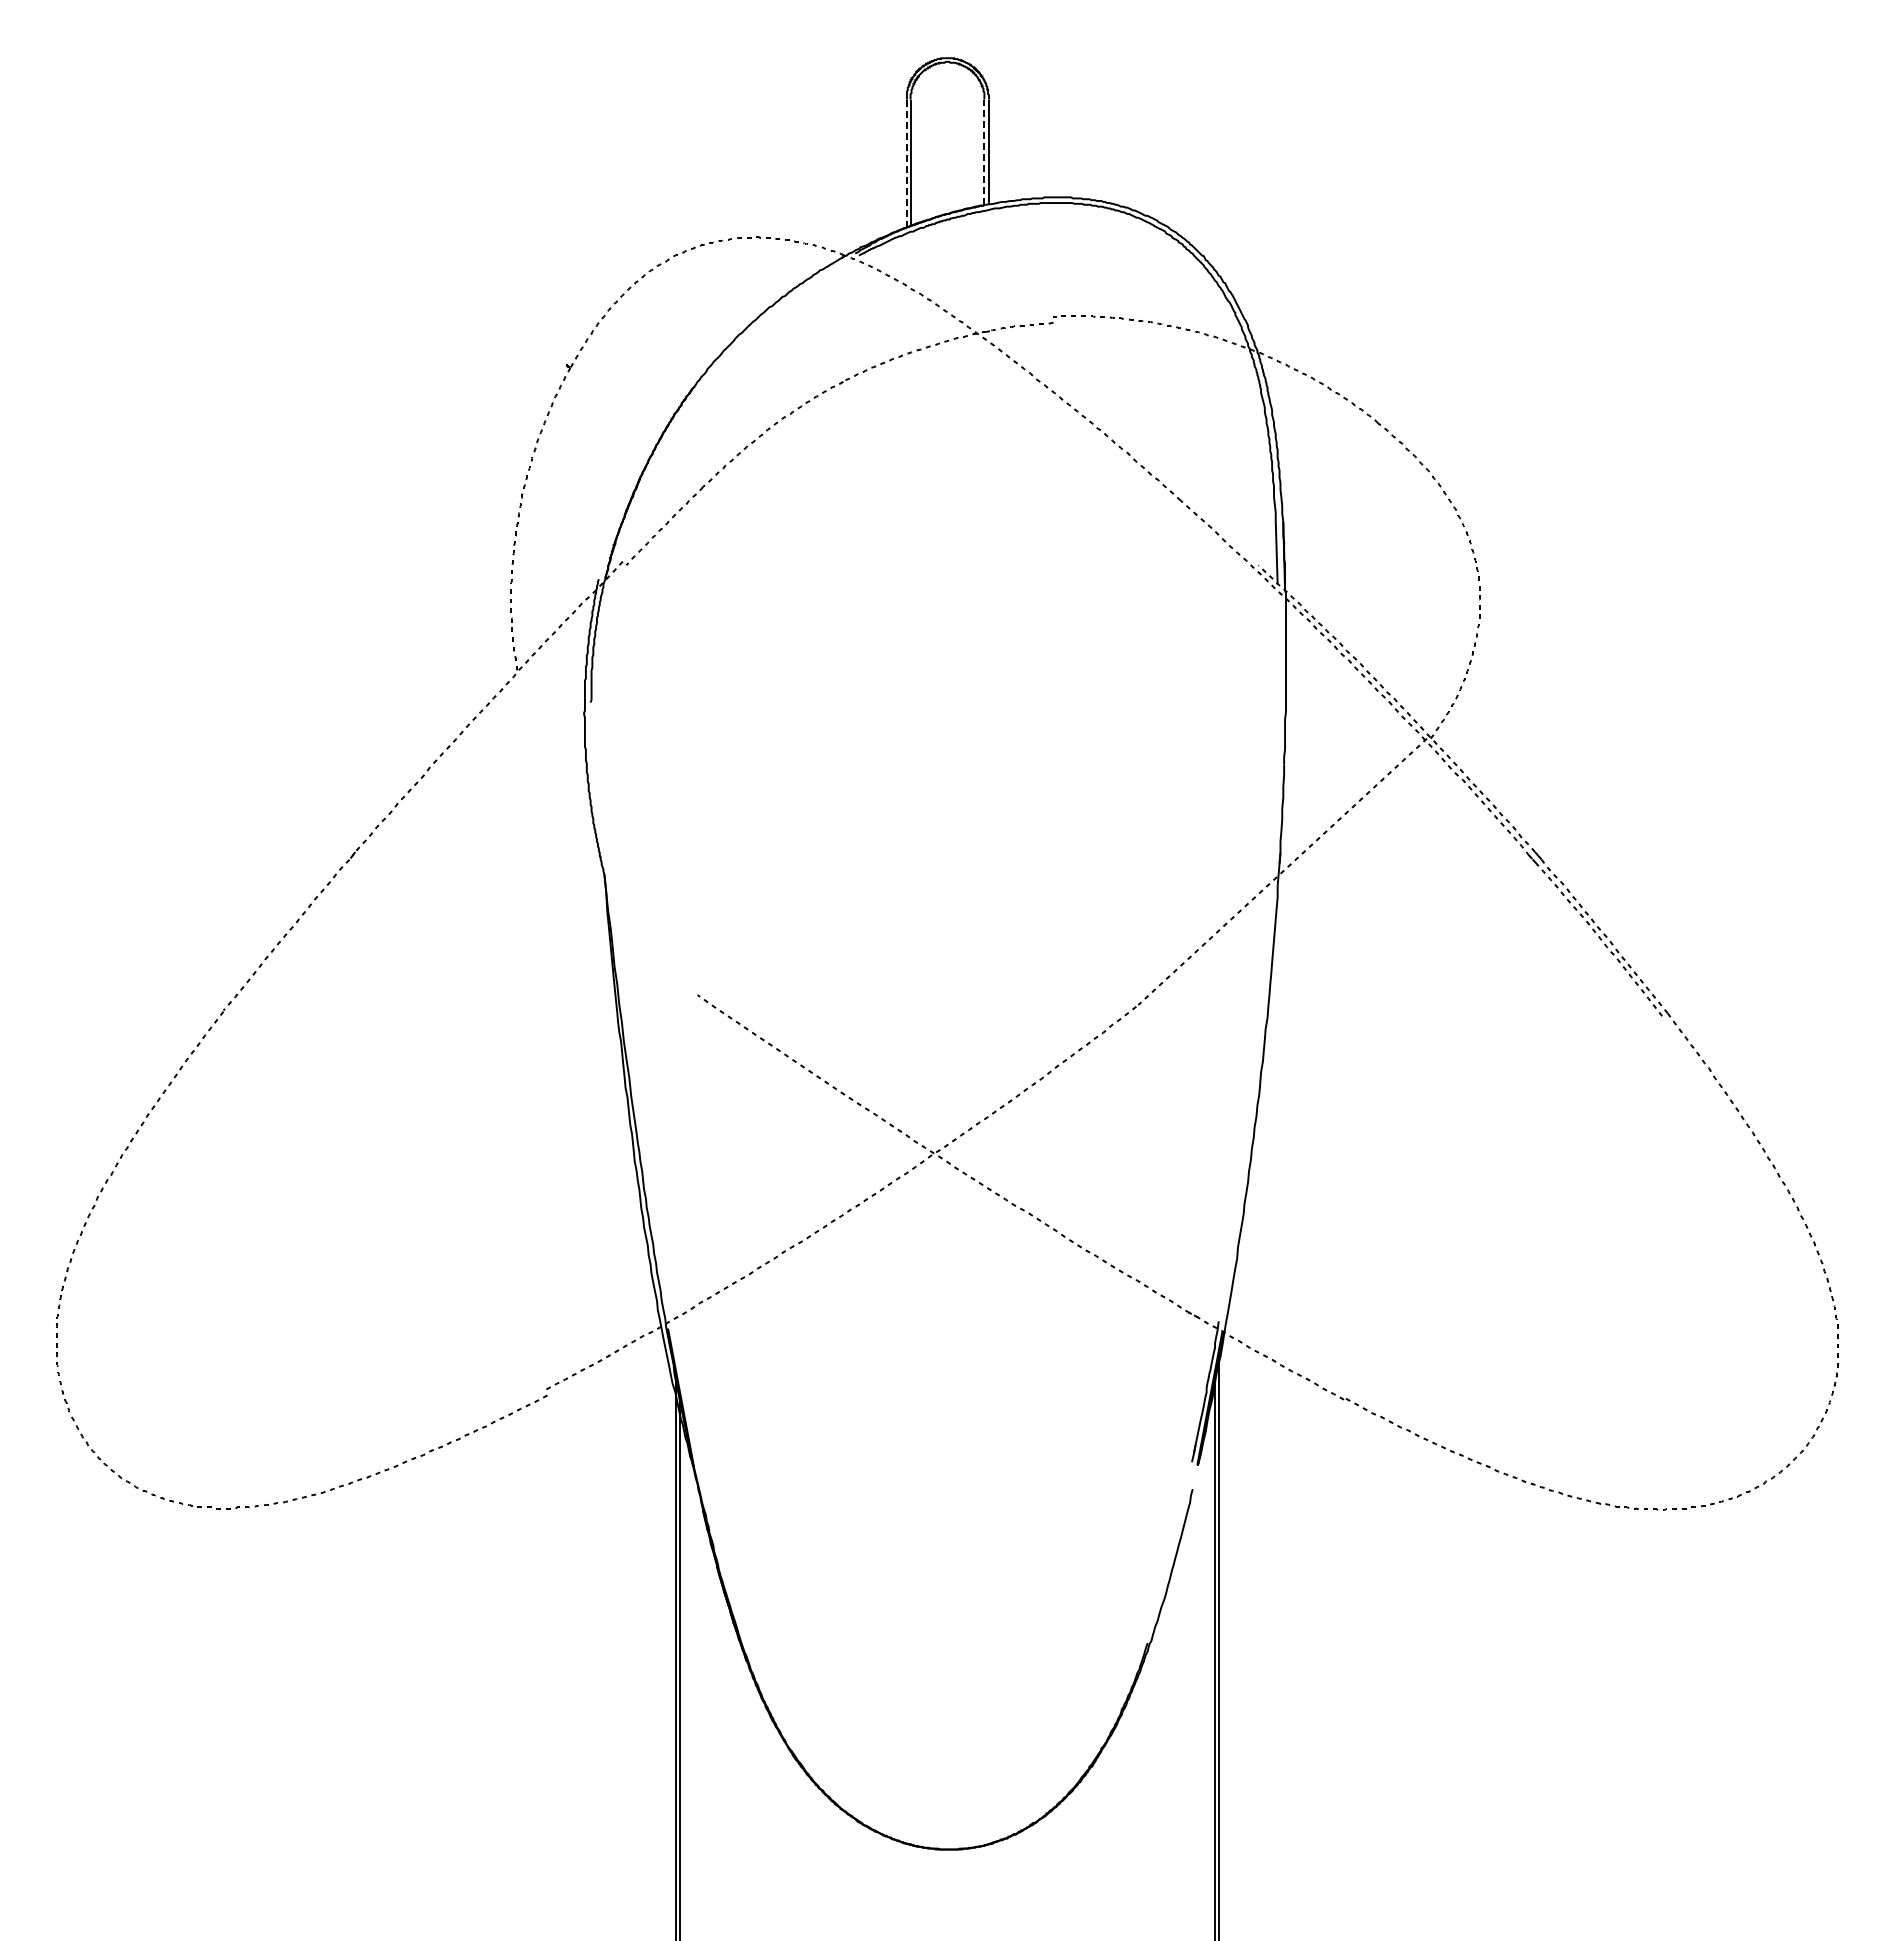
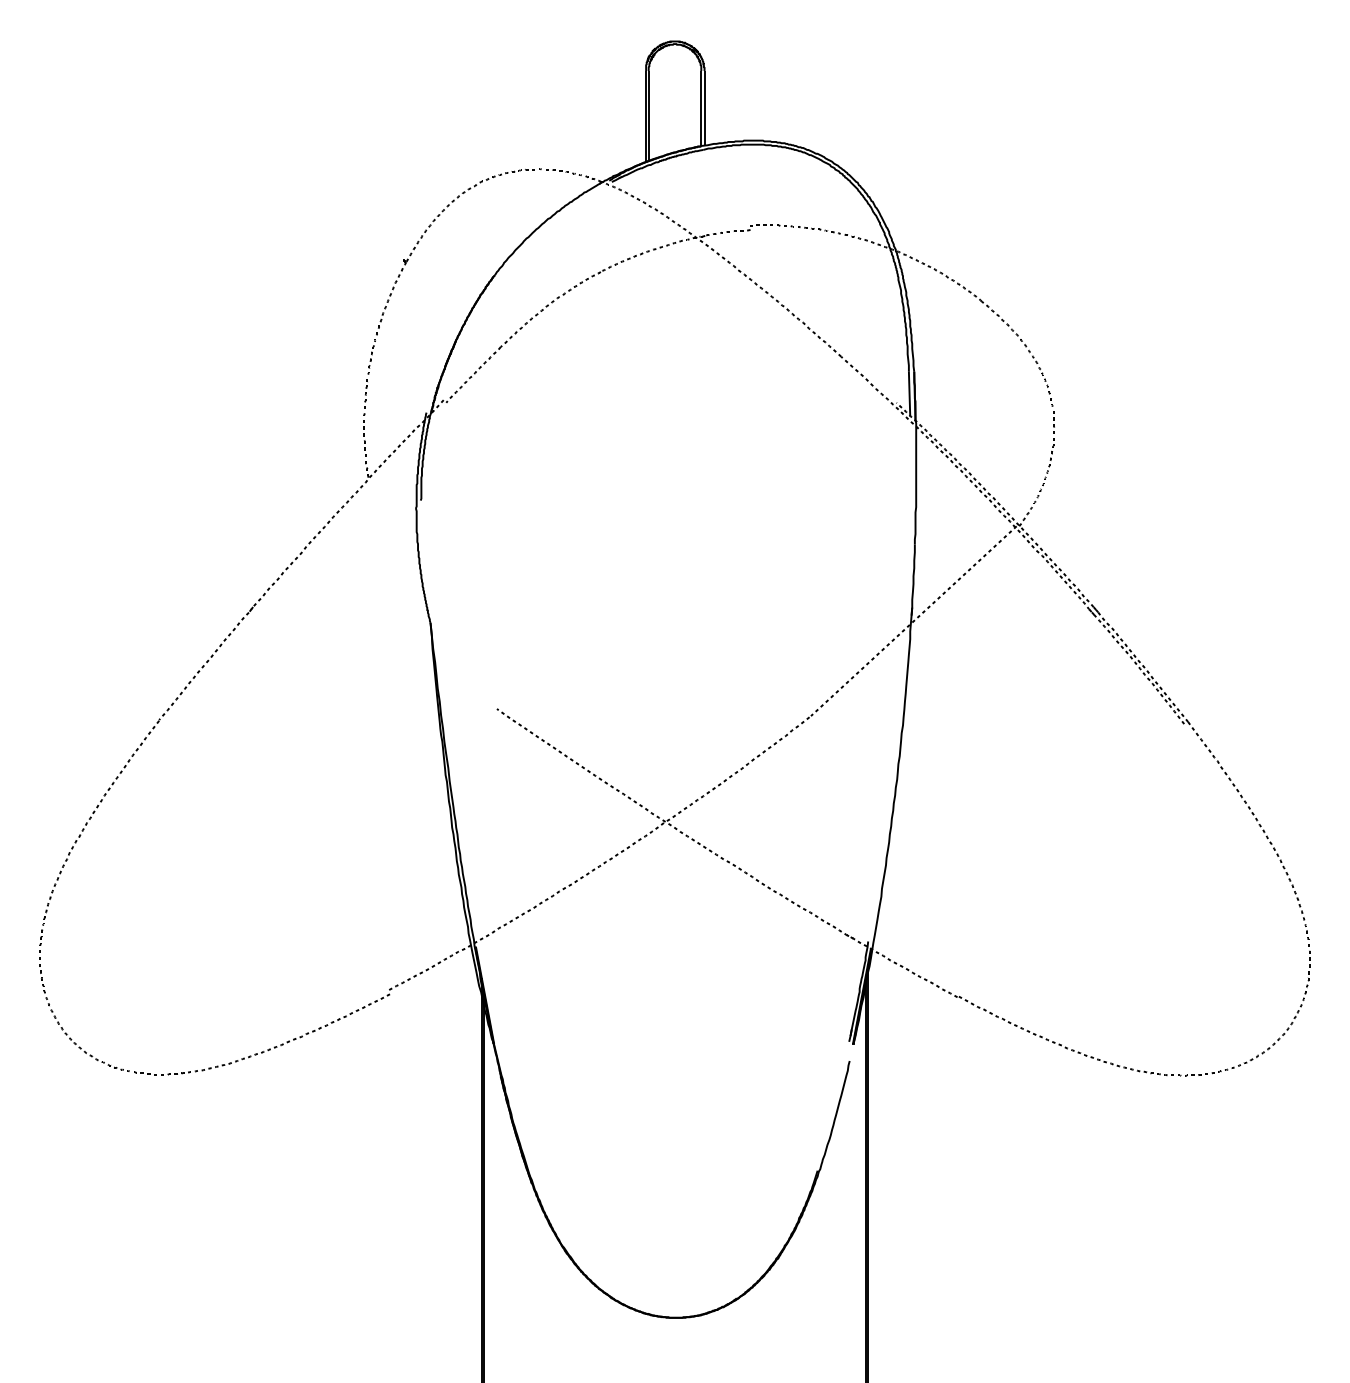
line: (984, 152) -> (701, 108), dashed -> solid
line: (906, 164) -> (645, 117), dashed -> solid

